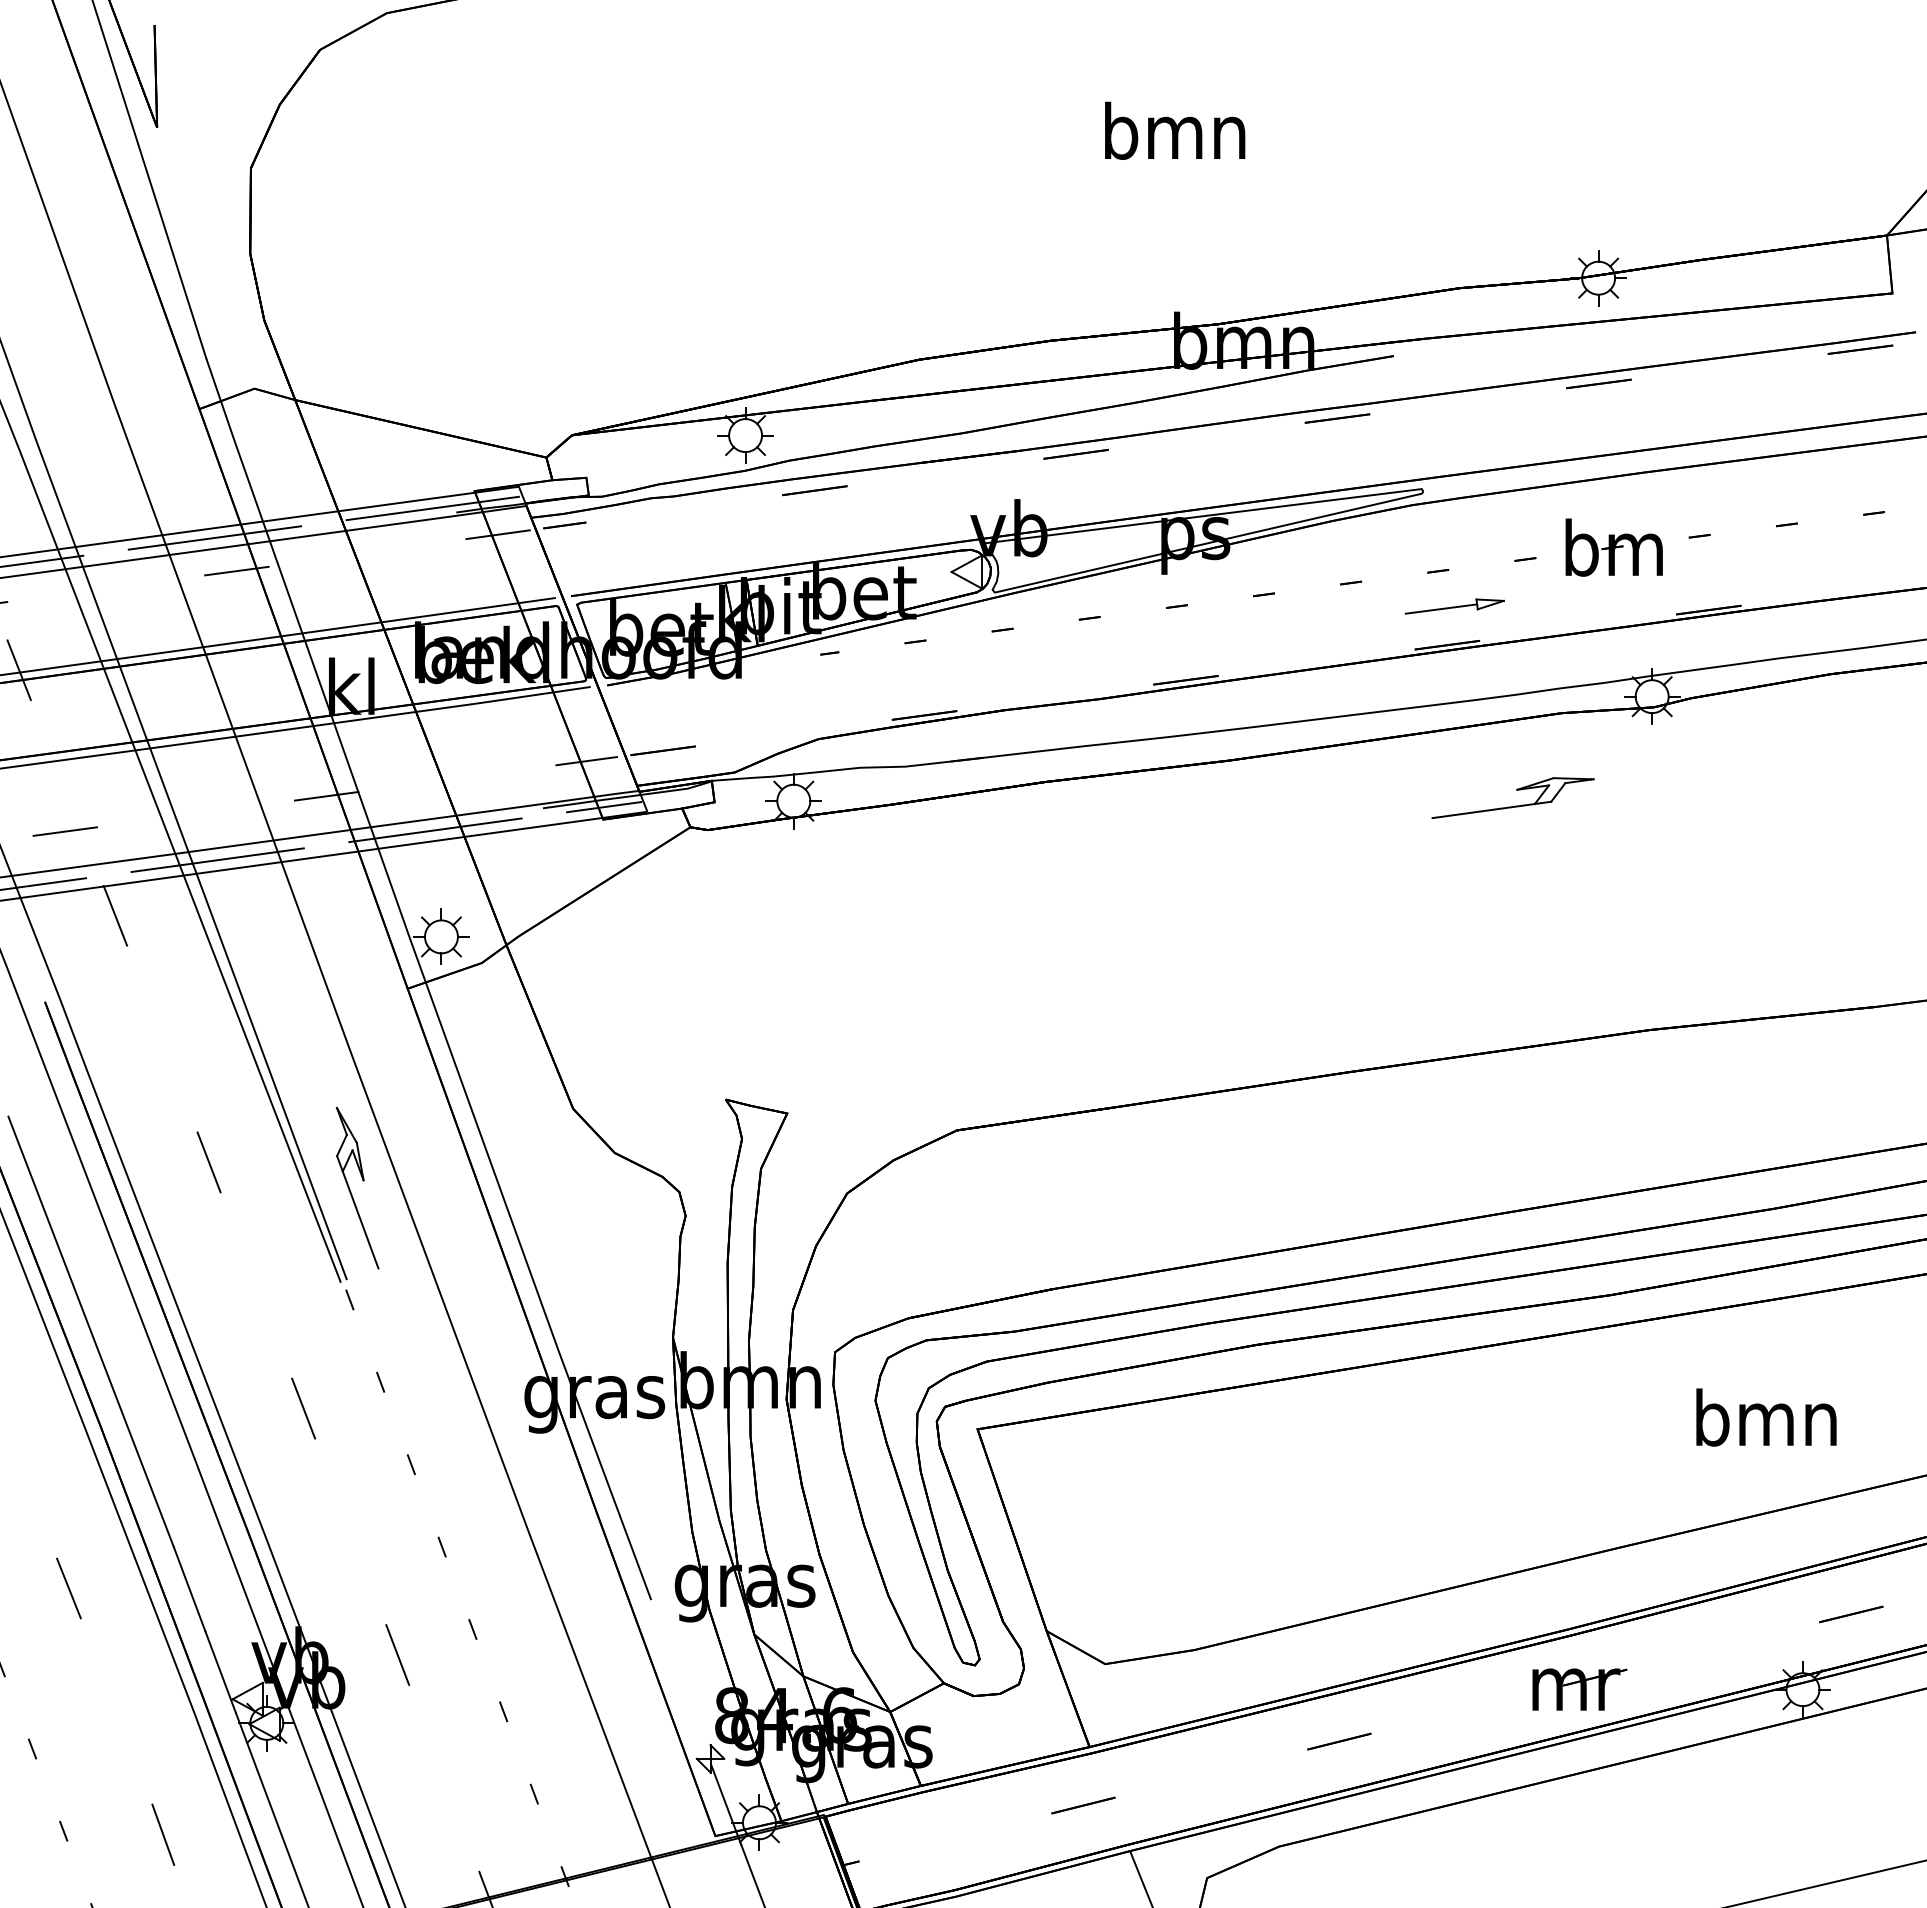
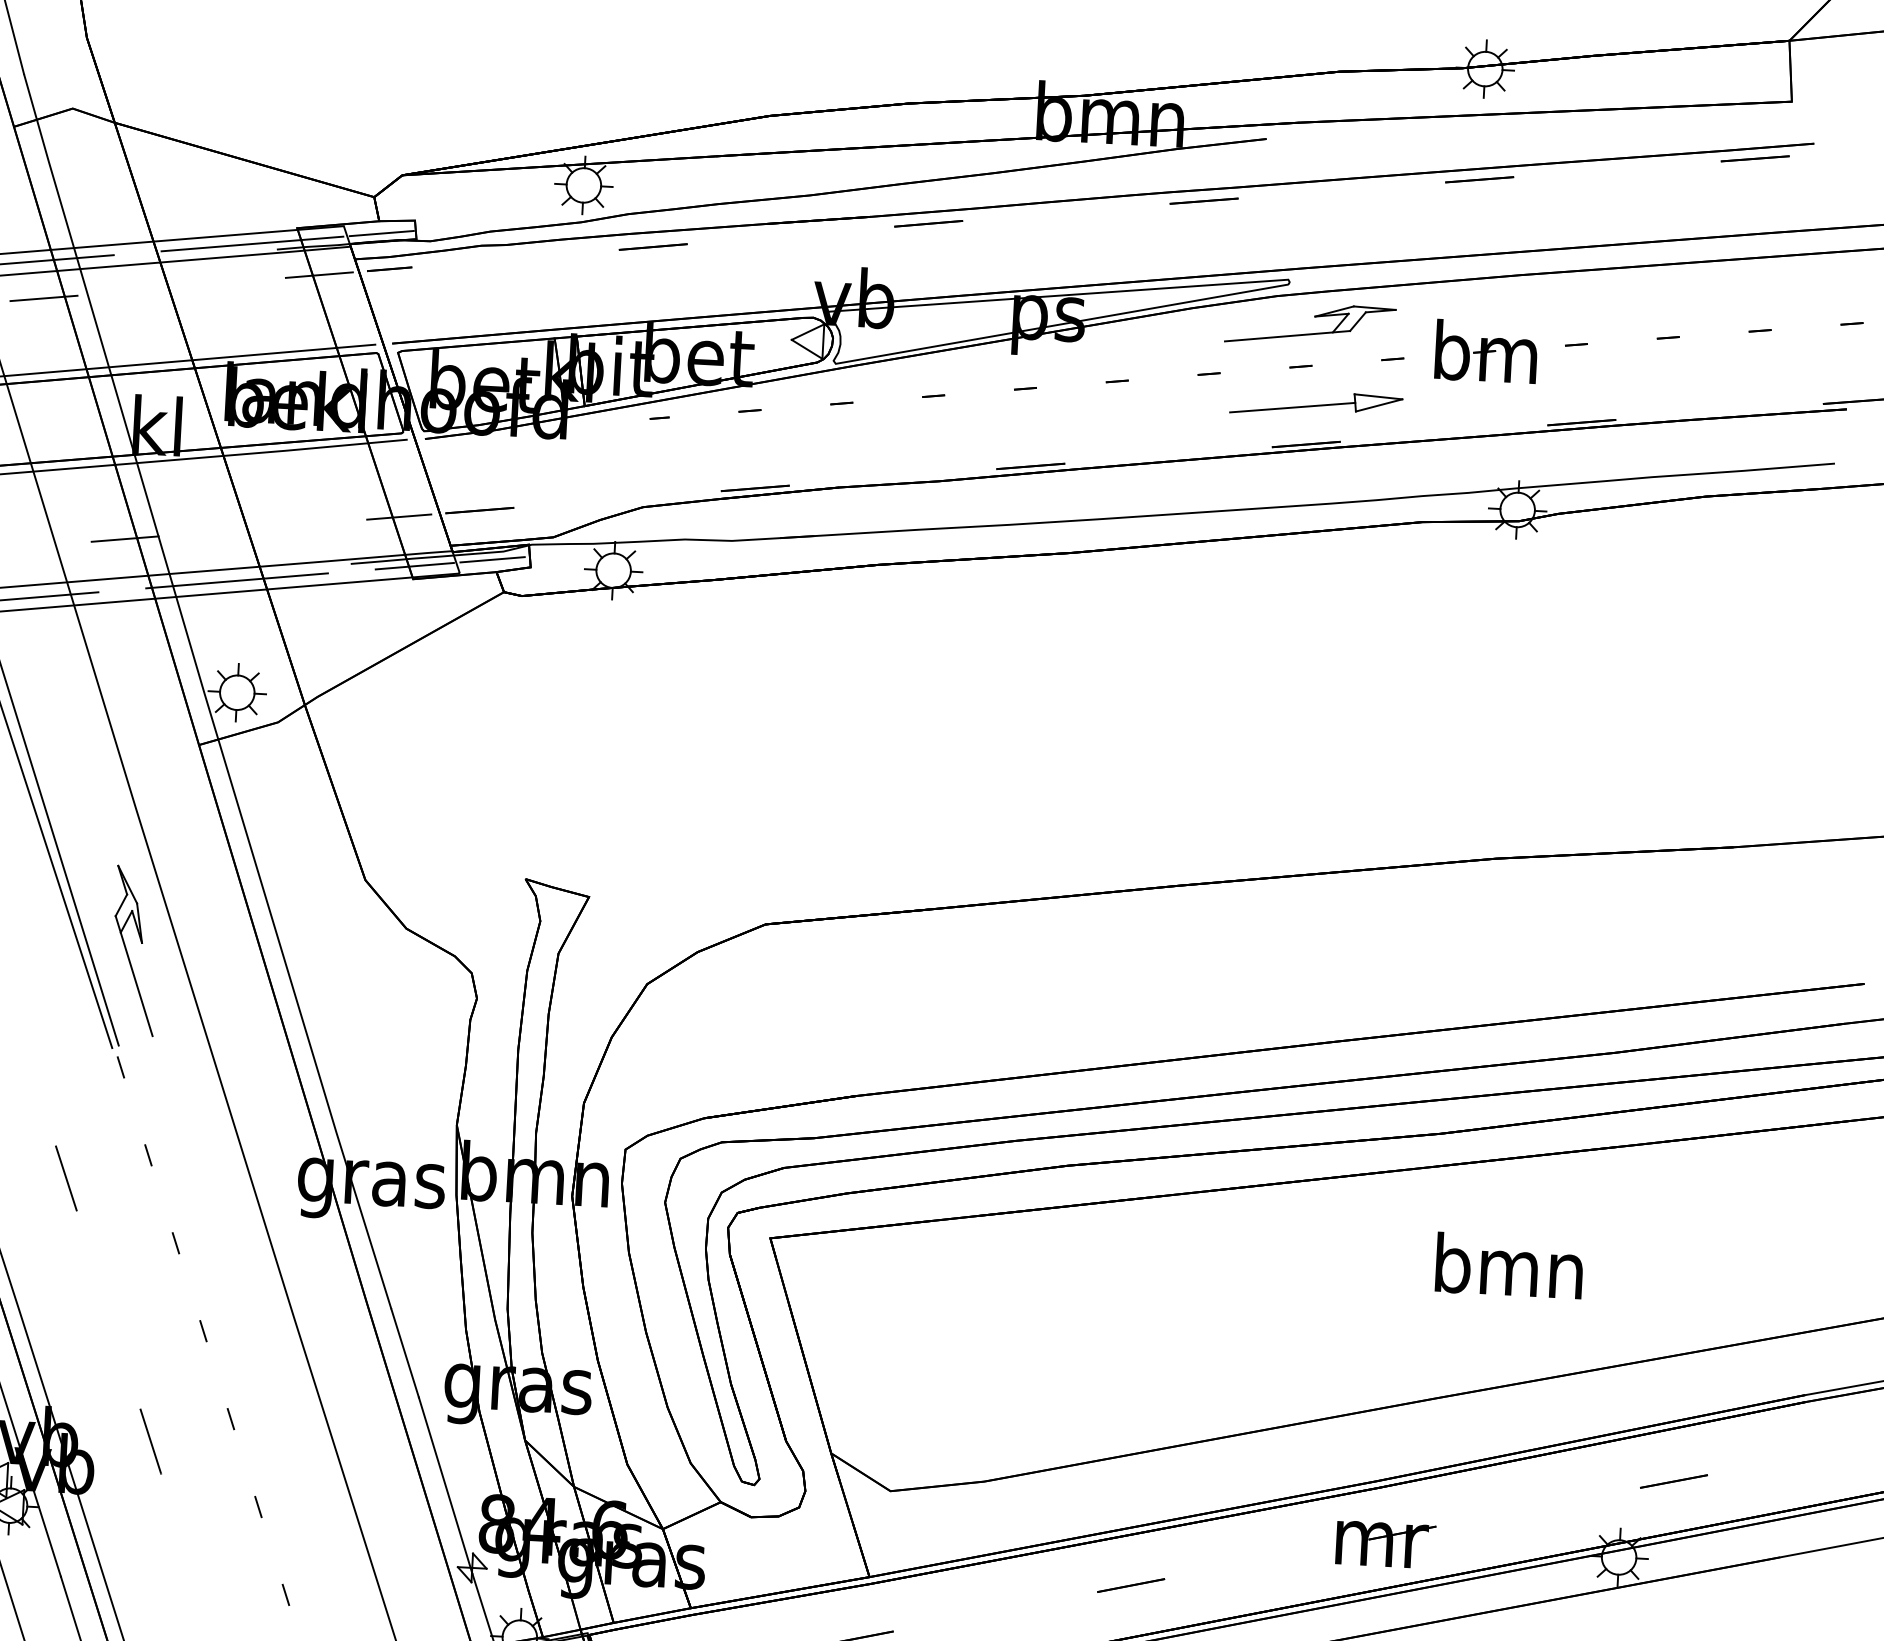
line: (555, 491) -> (381, 233), added
part: (1454, 606) -> (1315, 404), size x1.67
part: (1516, 790) -> (1314, 317), moved
line: (677, 796) -> (492, 559), added
text: (1766, 1417) -> (1509, 1265), moved
line: (680, 1681) -> (445, 1485), added

